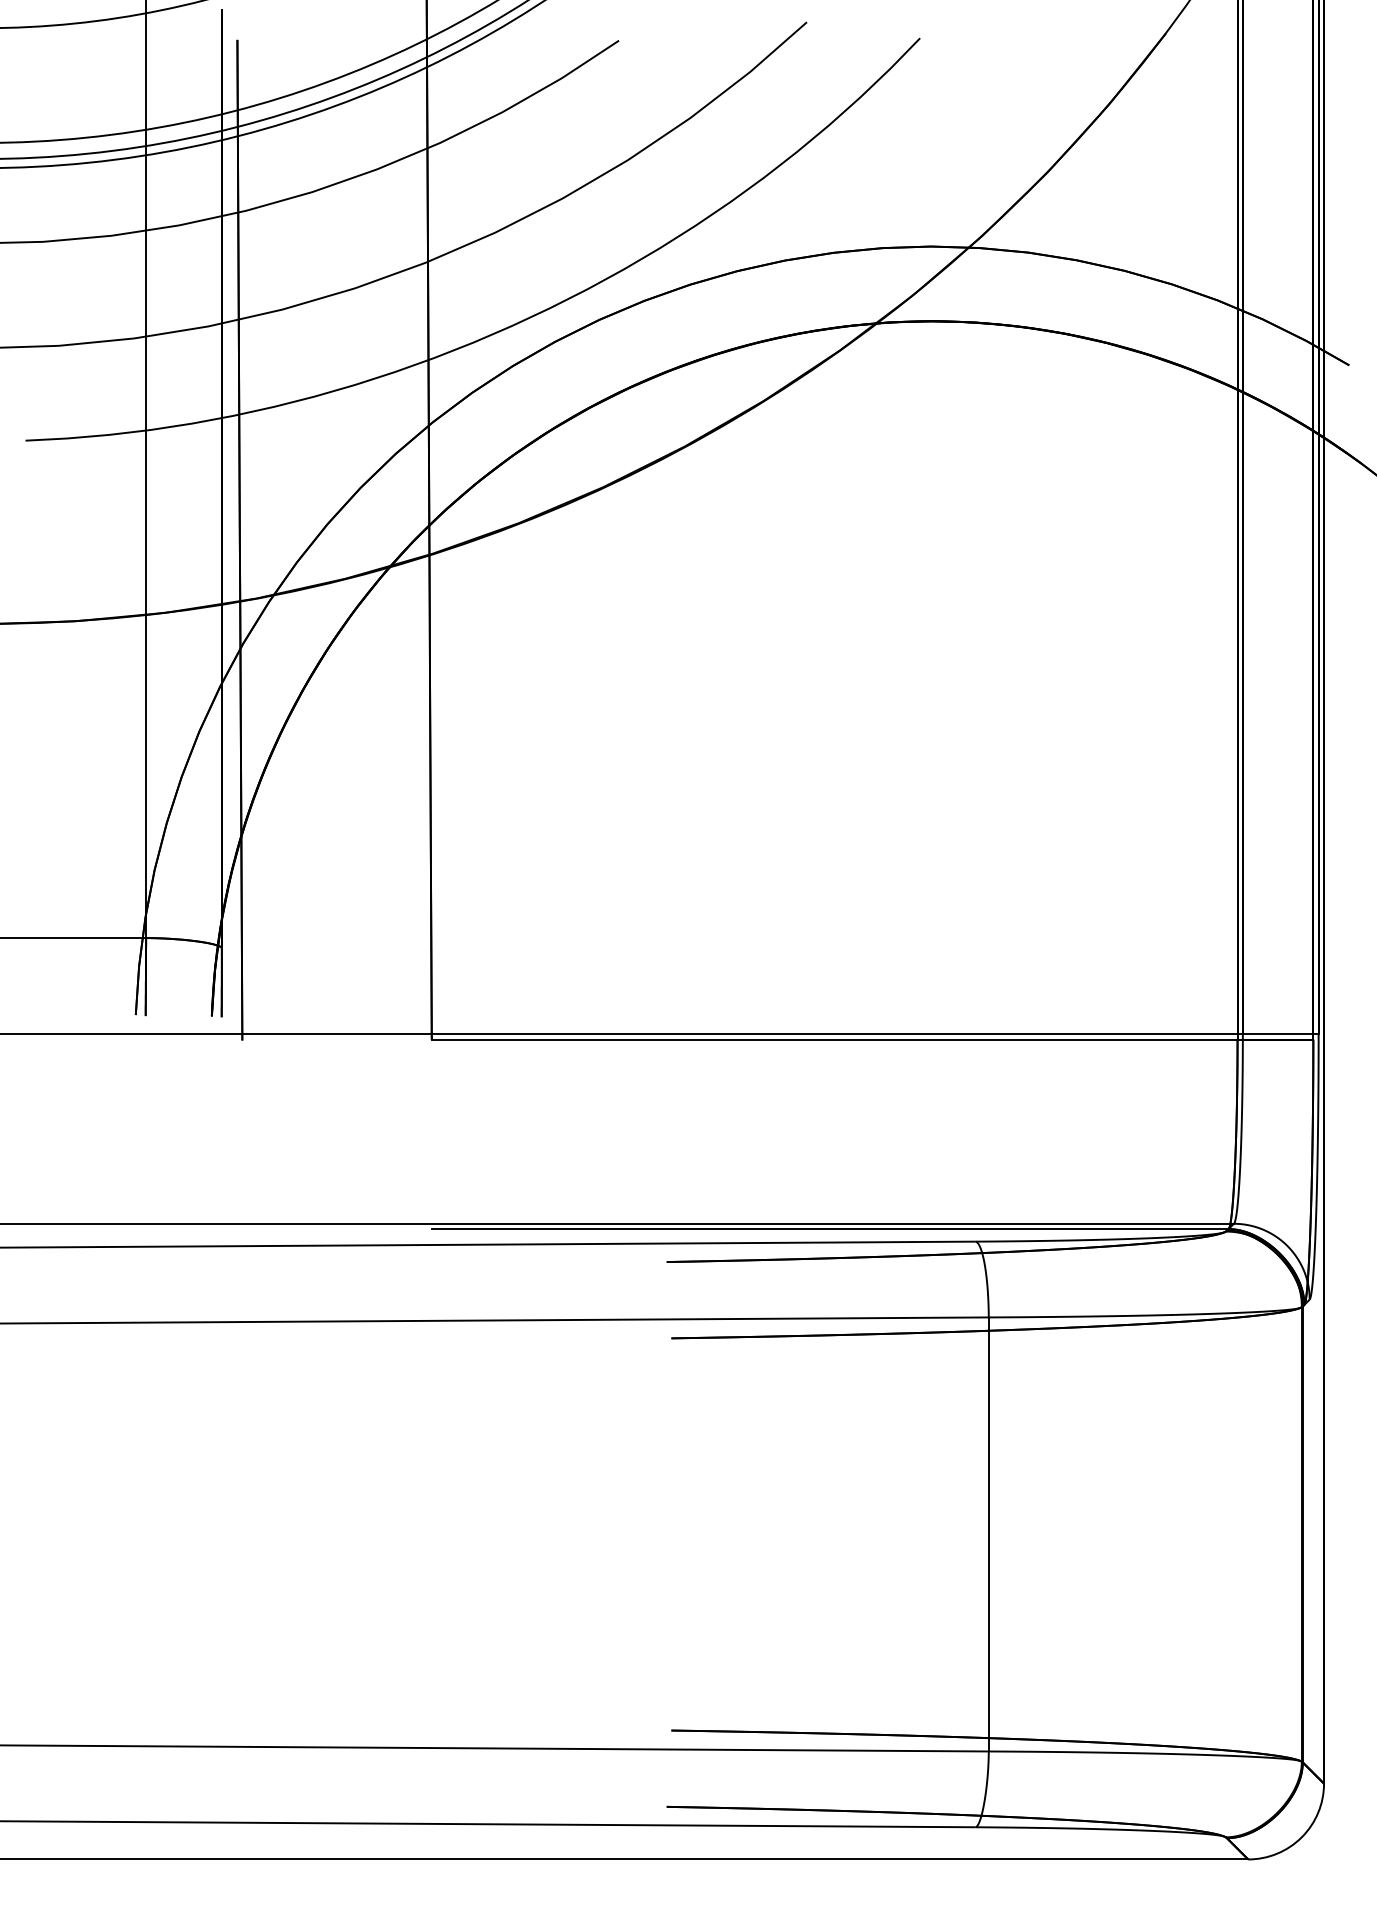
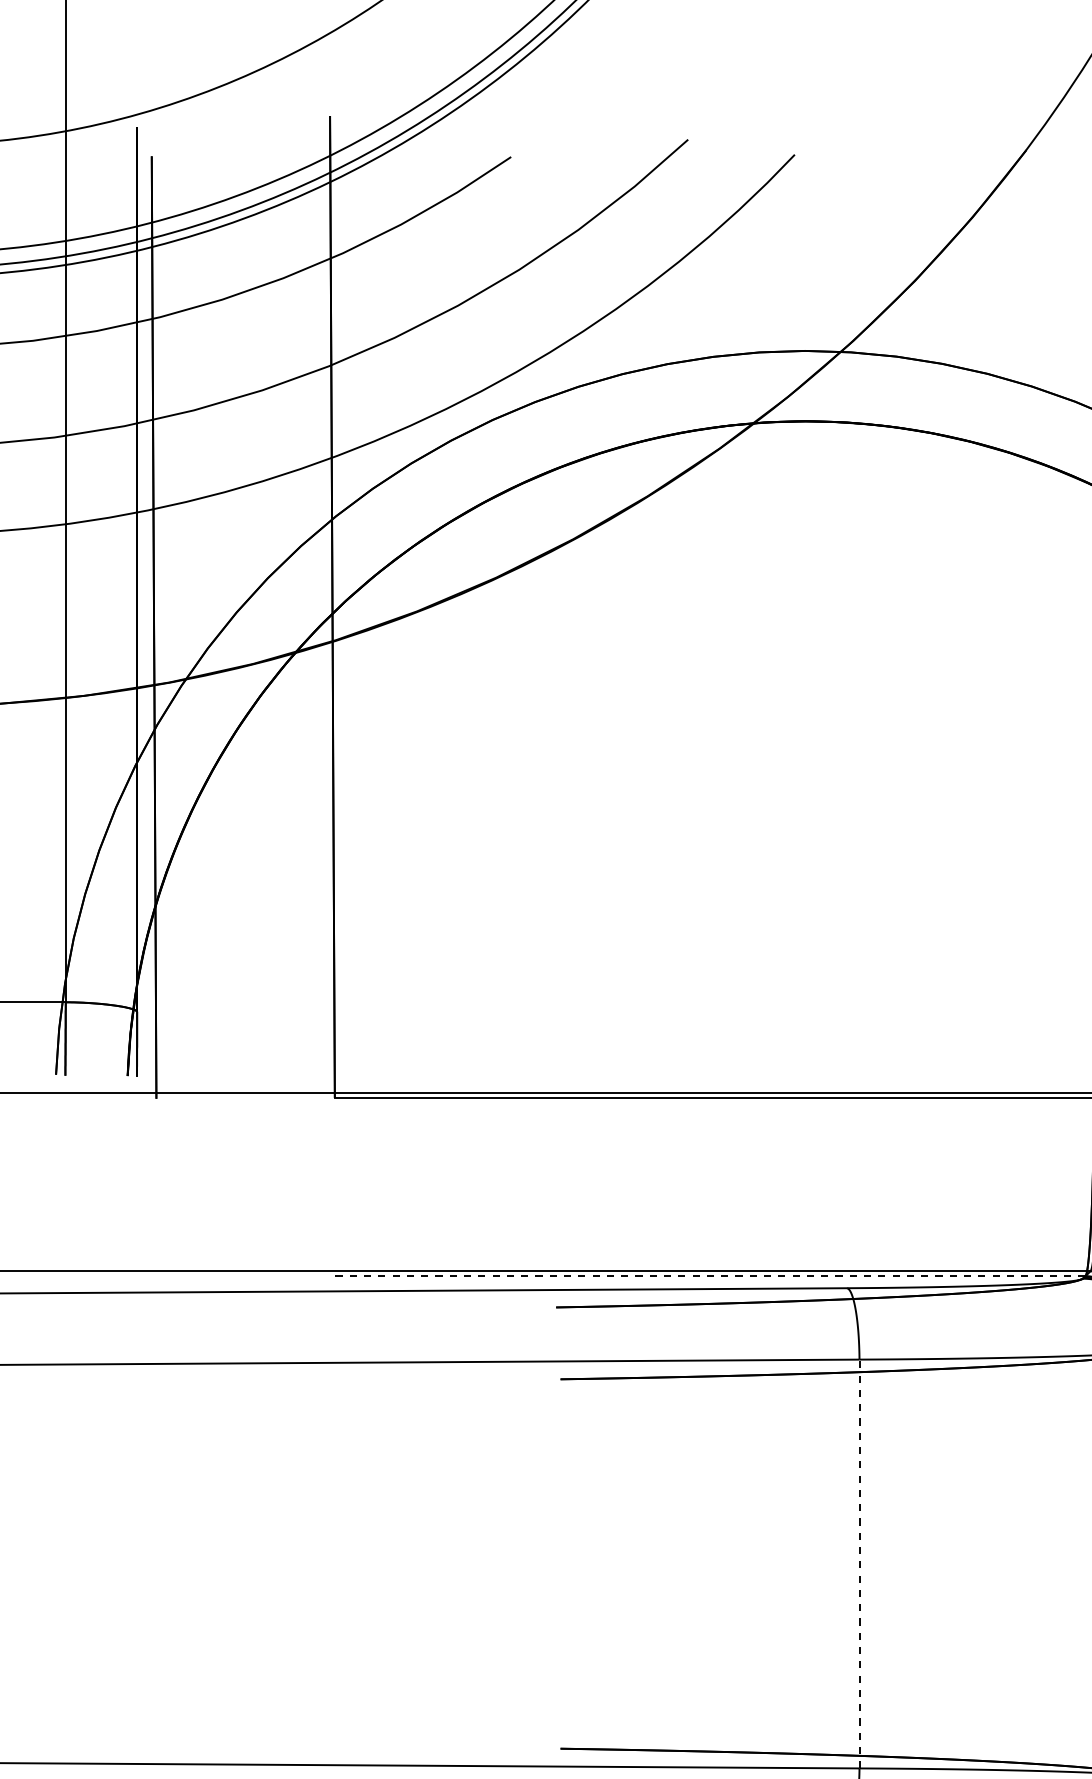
line: (829, 1229) -> (709, 1276), solid -> dashed
line: (988, 1533) -> (859, 1563), solid -> dashed

